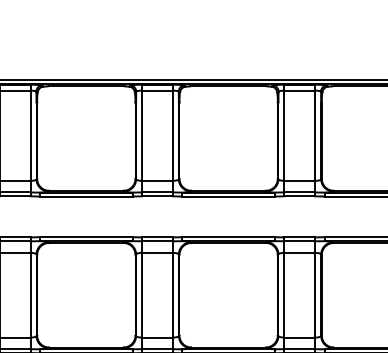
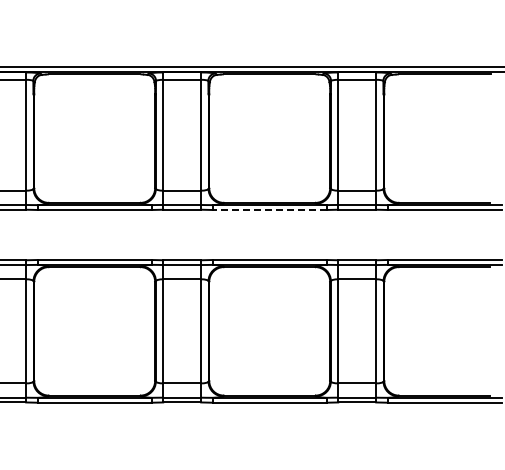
line: (228, 196) -> (269, 210), solid -> dashed

